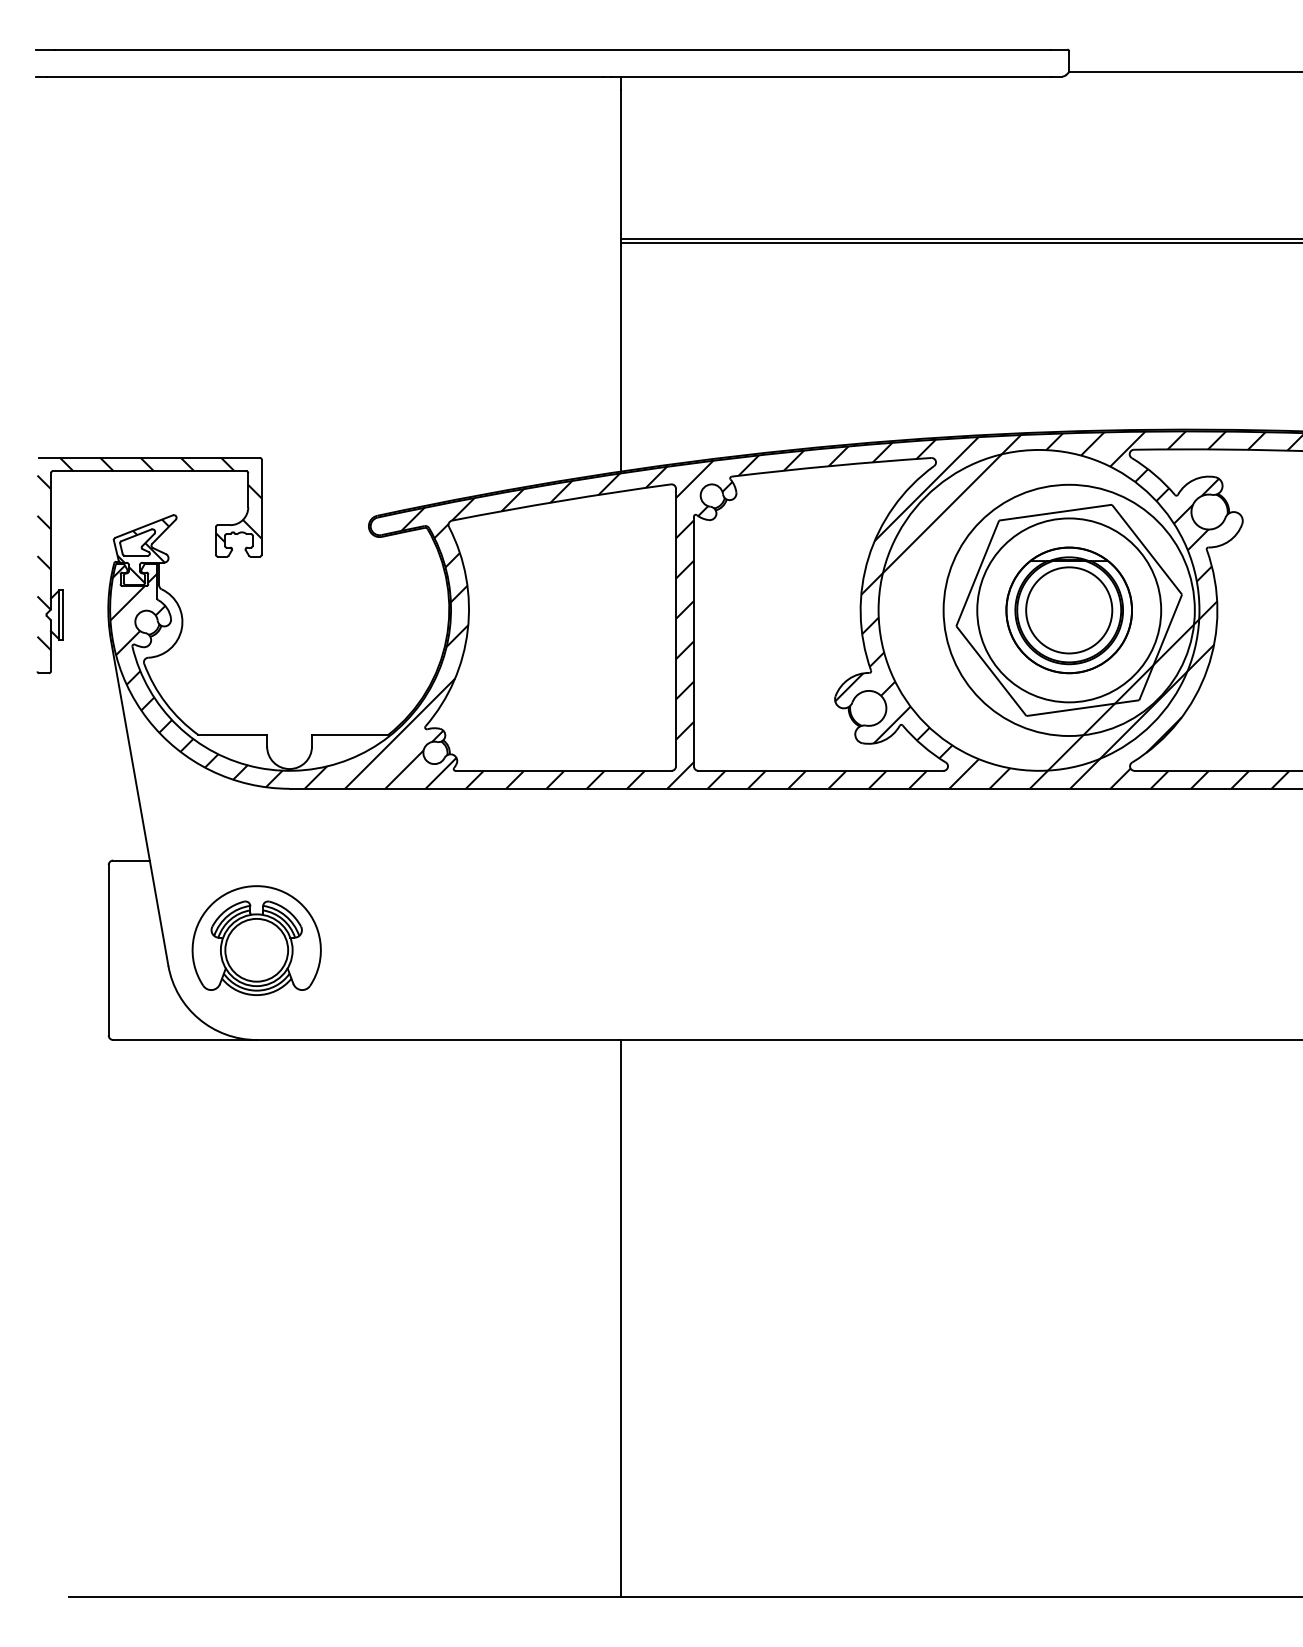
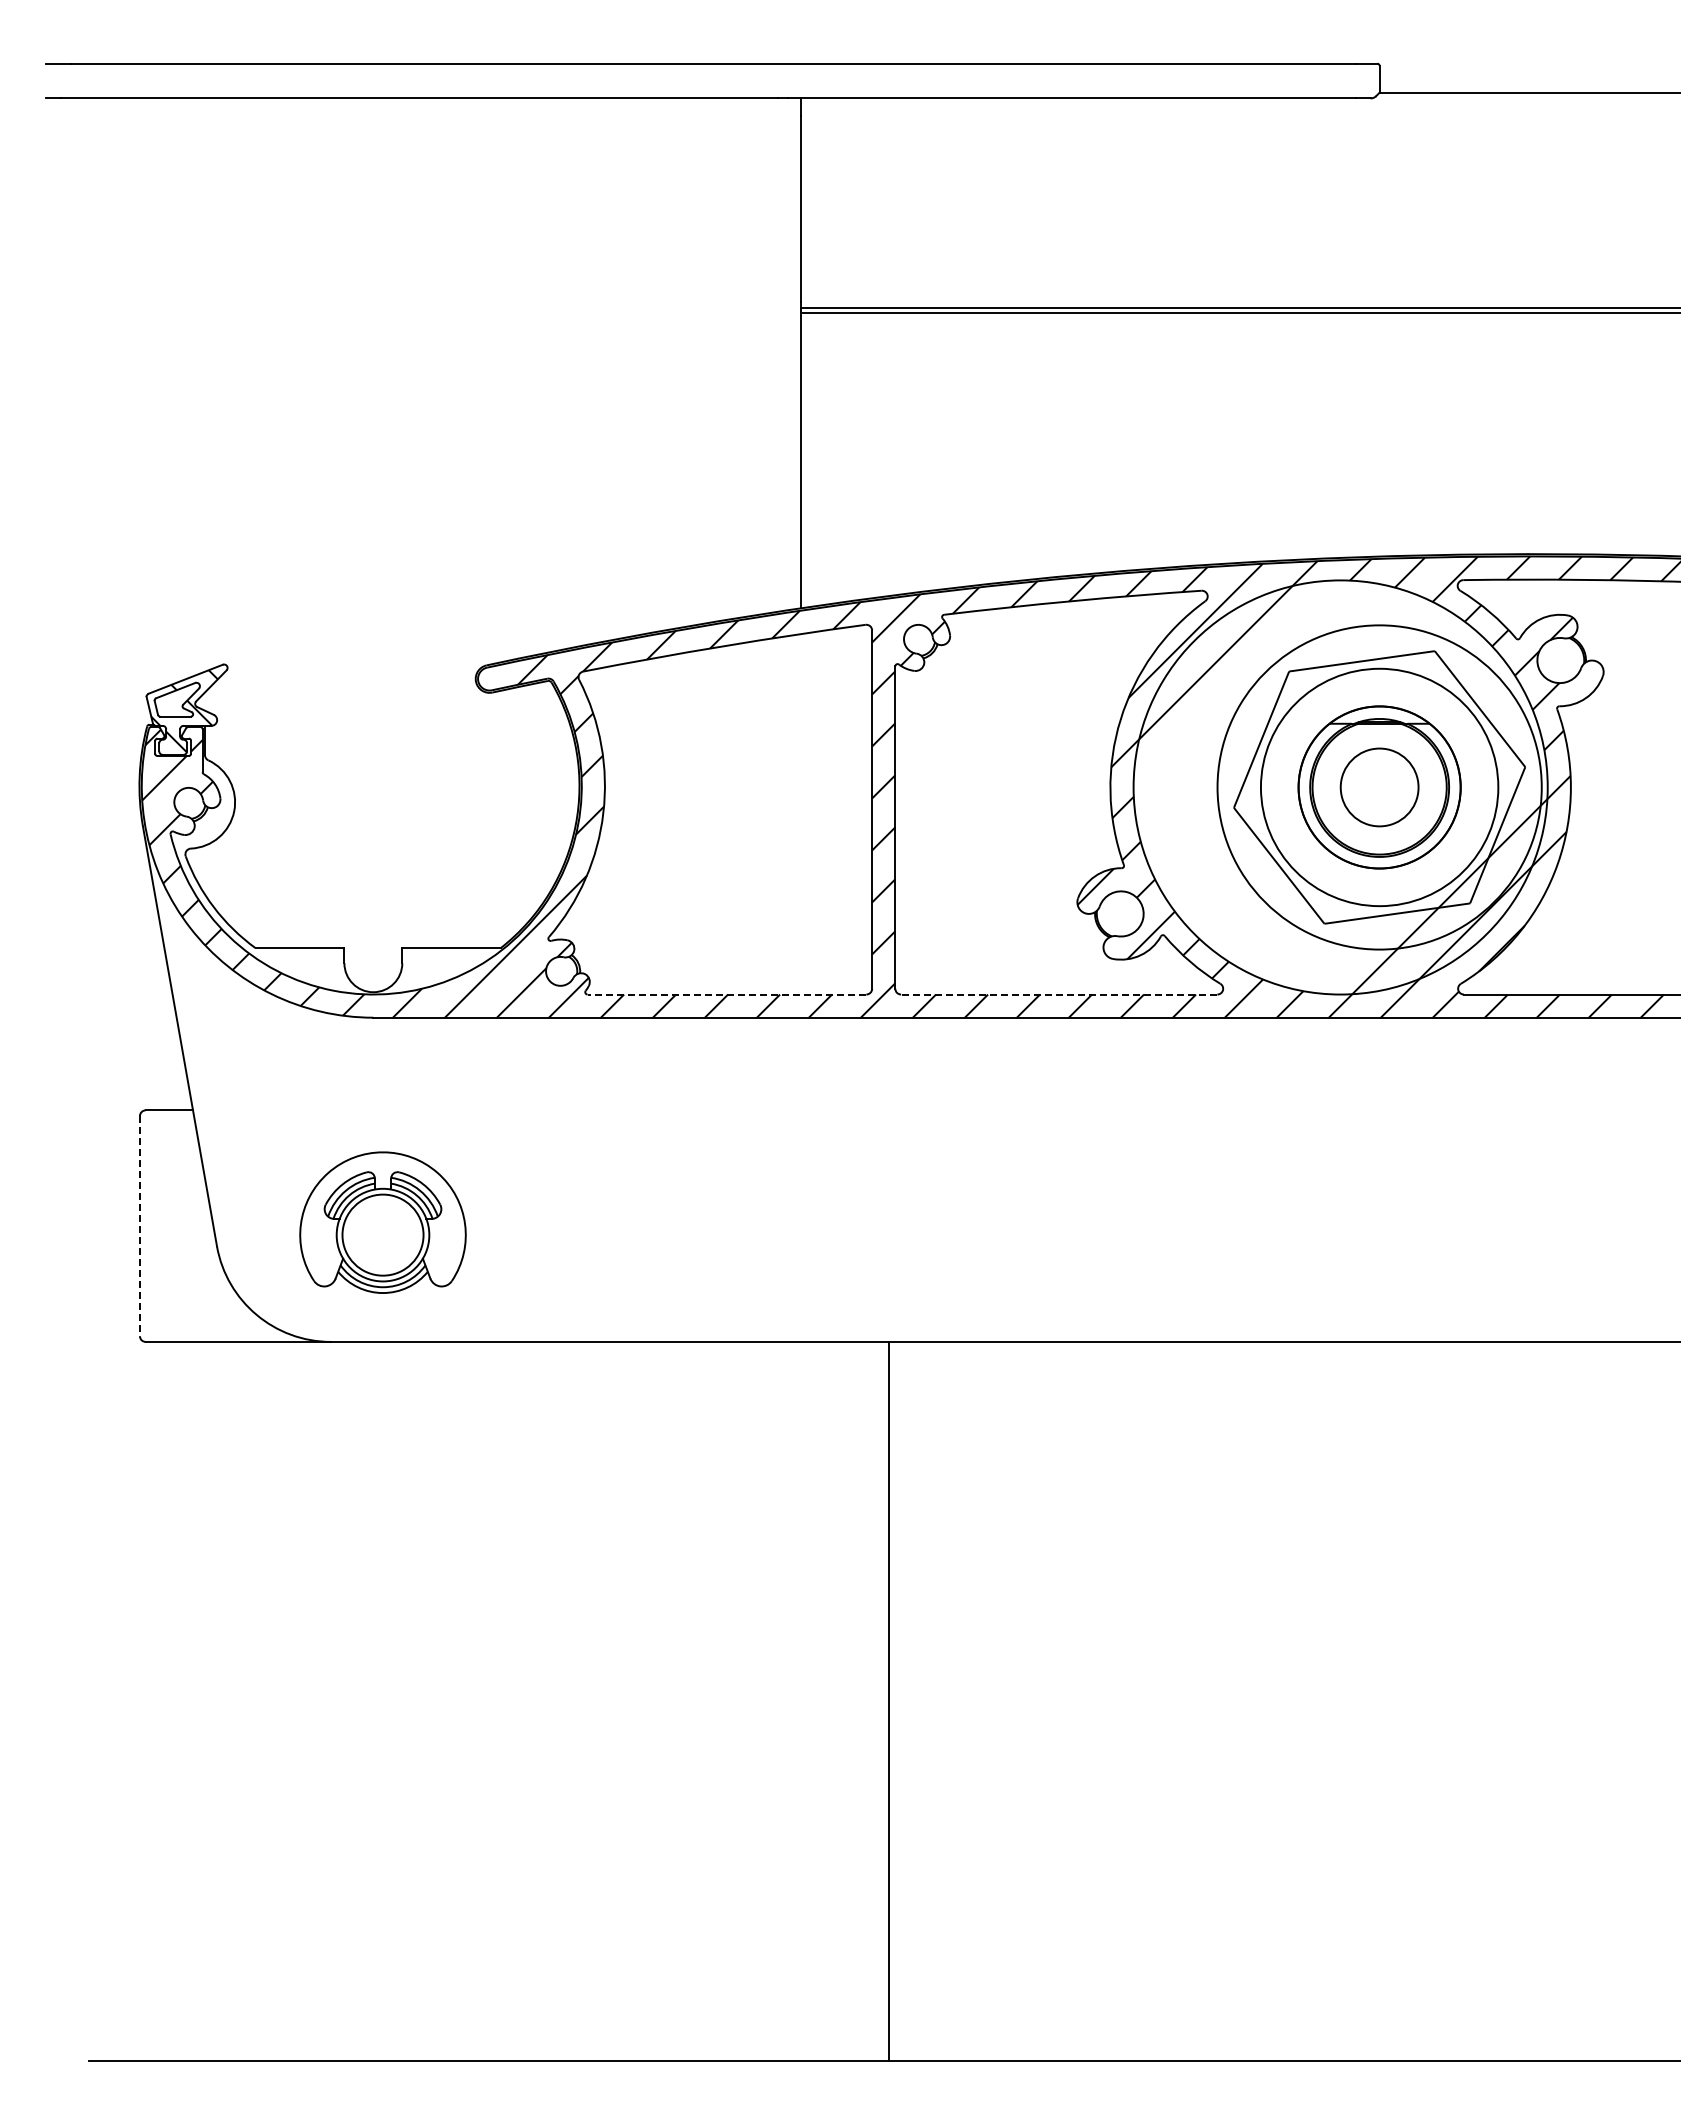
part: (215, 555) -> (277, 716), removed
circle: (1069, 610) -> (1379, 787), size x0.7
line: (563, 770) -> (726, 994), solid -> dashed
line: (820, 770) -> (1058, 994), solid -> dashed
part: (256, 940) -> (382, 1222), moved
line: (108, 950) -> (139, 1226), solid -> dashed
line: (620, 1318) -> (888, 1701), moved

